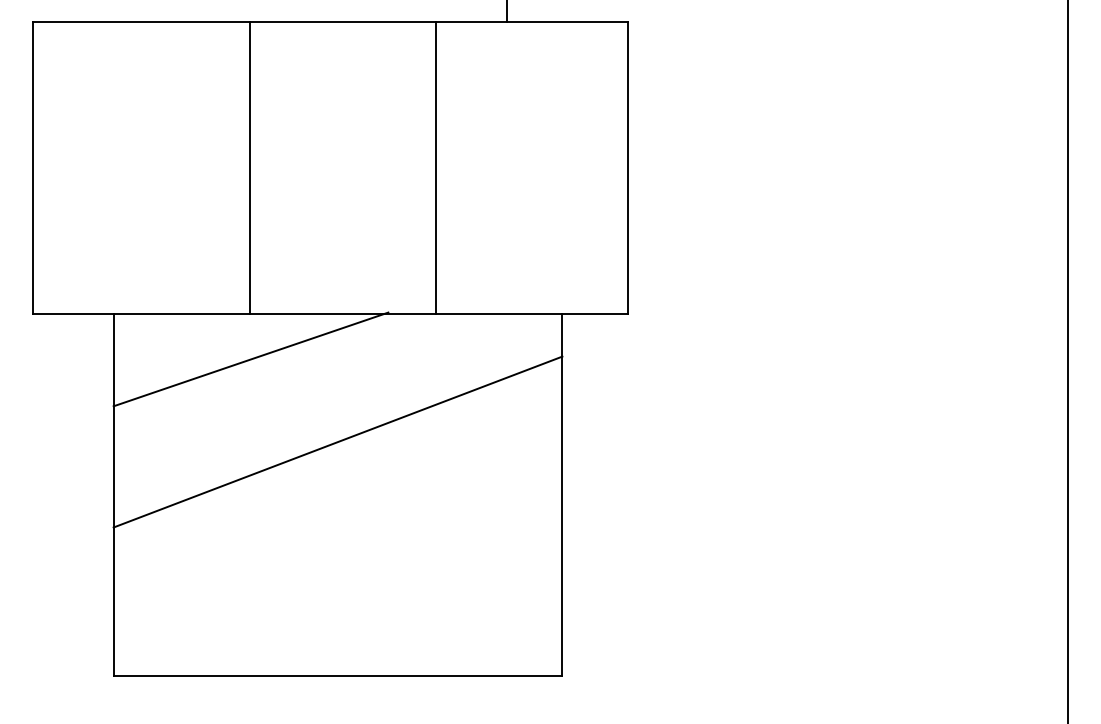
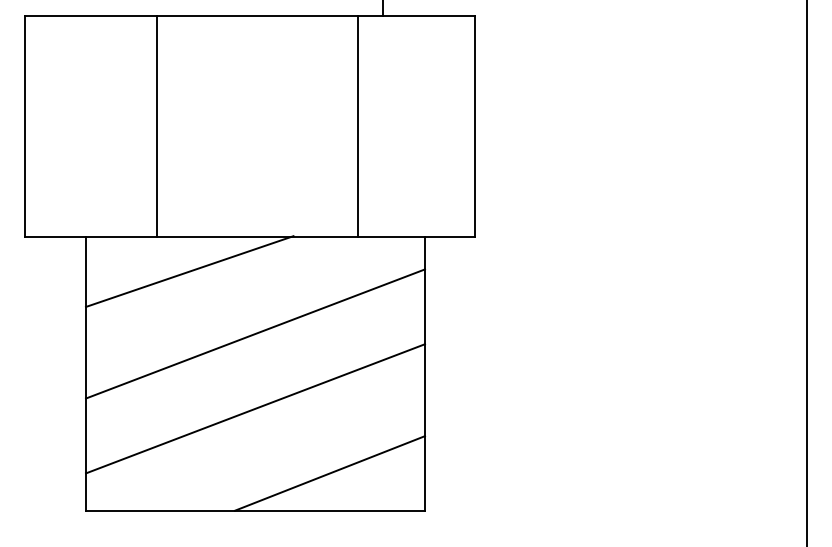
line: (249, 167) -> (156, 126), moved
line: (435, 167) -> (357, 126), moved
line: (337, 540) -> (255, 408), added
line: (436, 626) -> (329, 473), added

